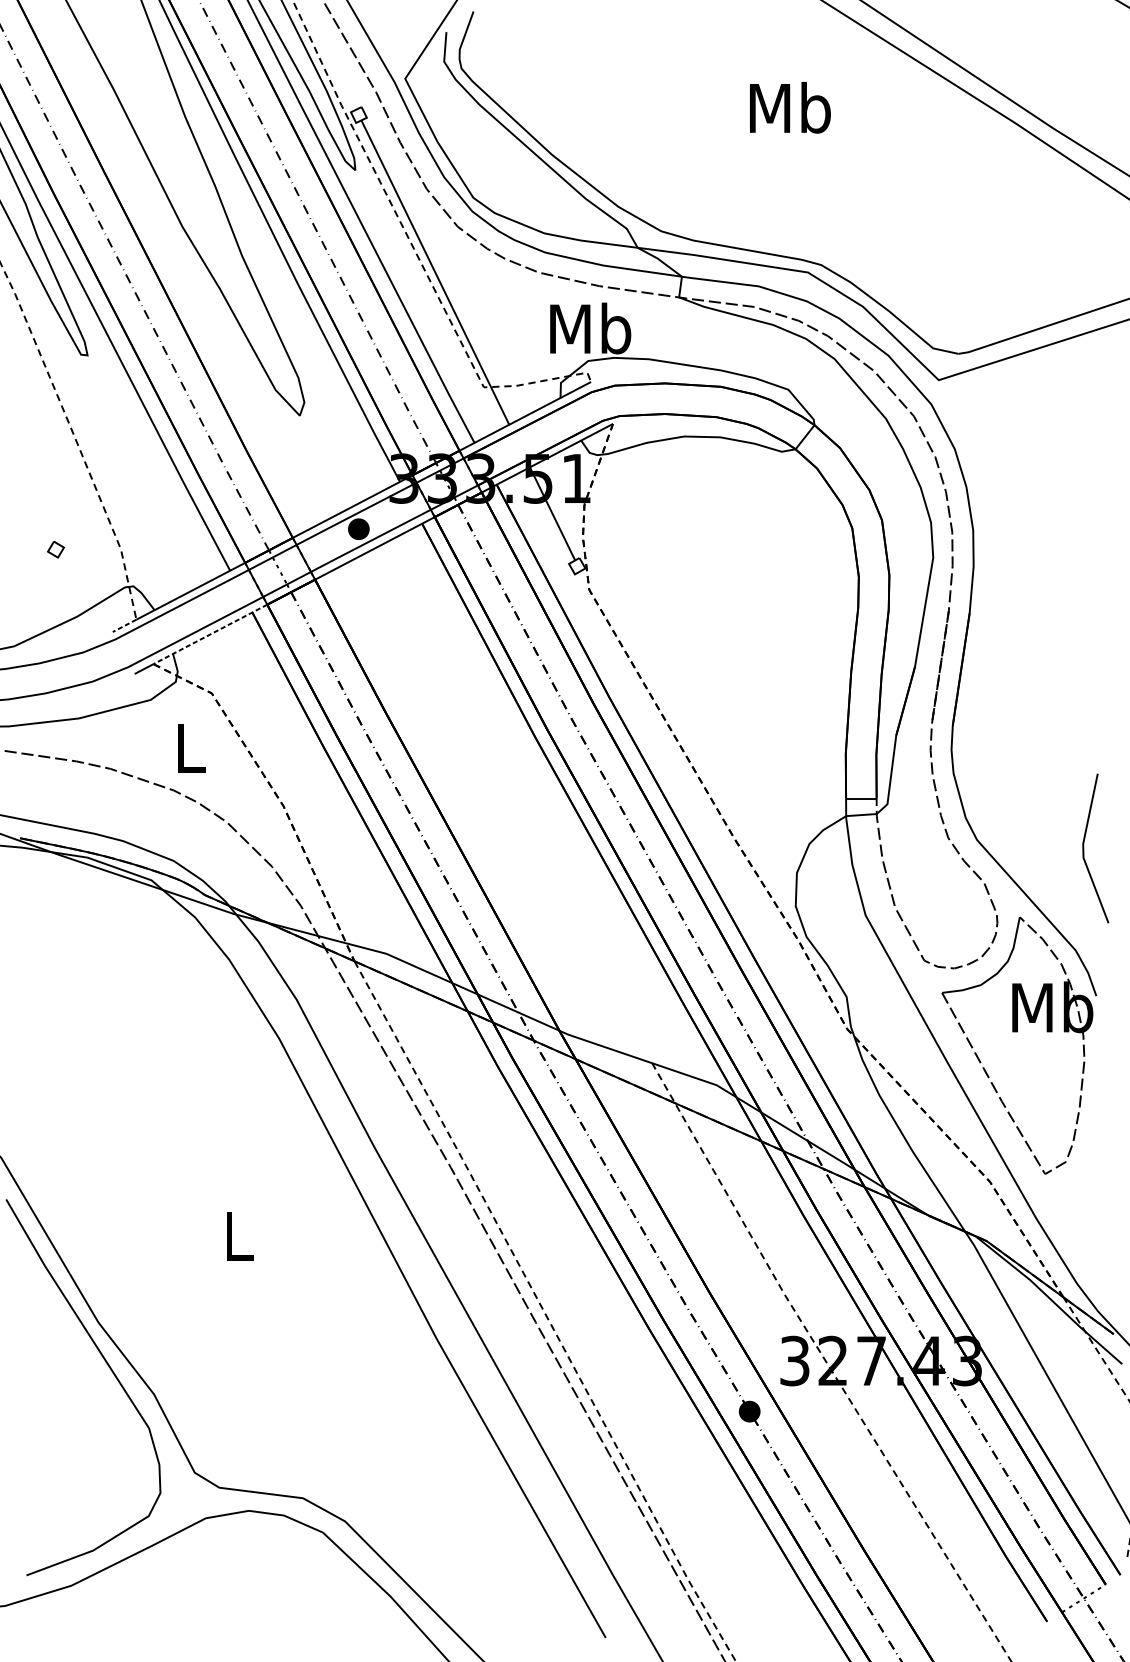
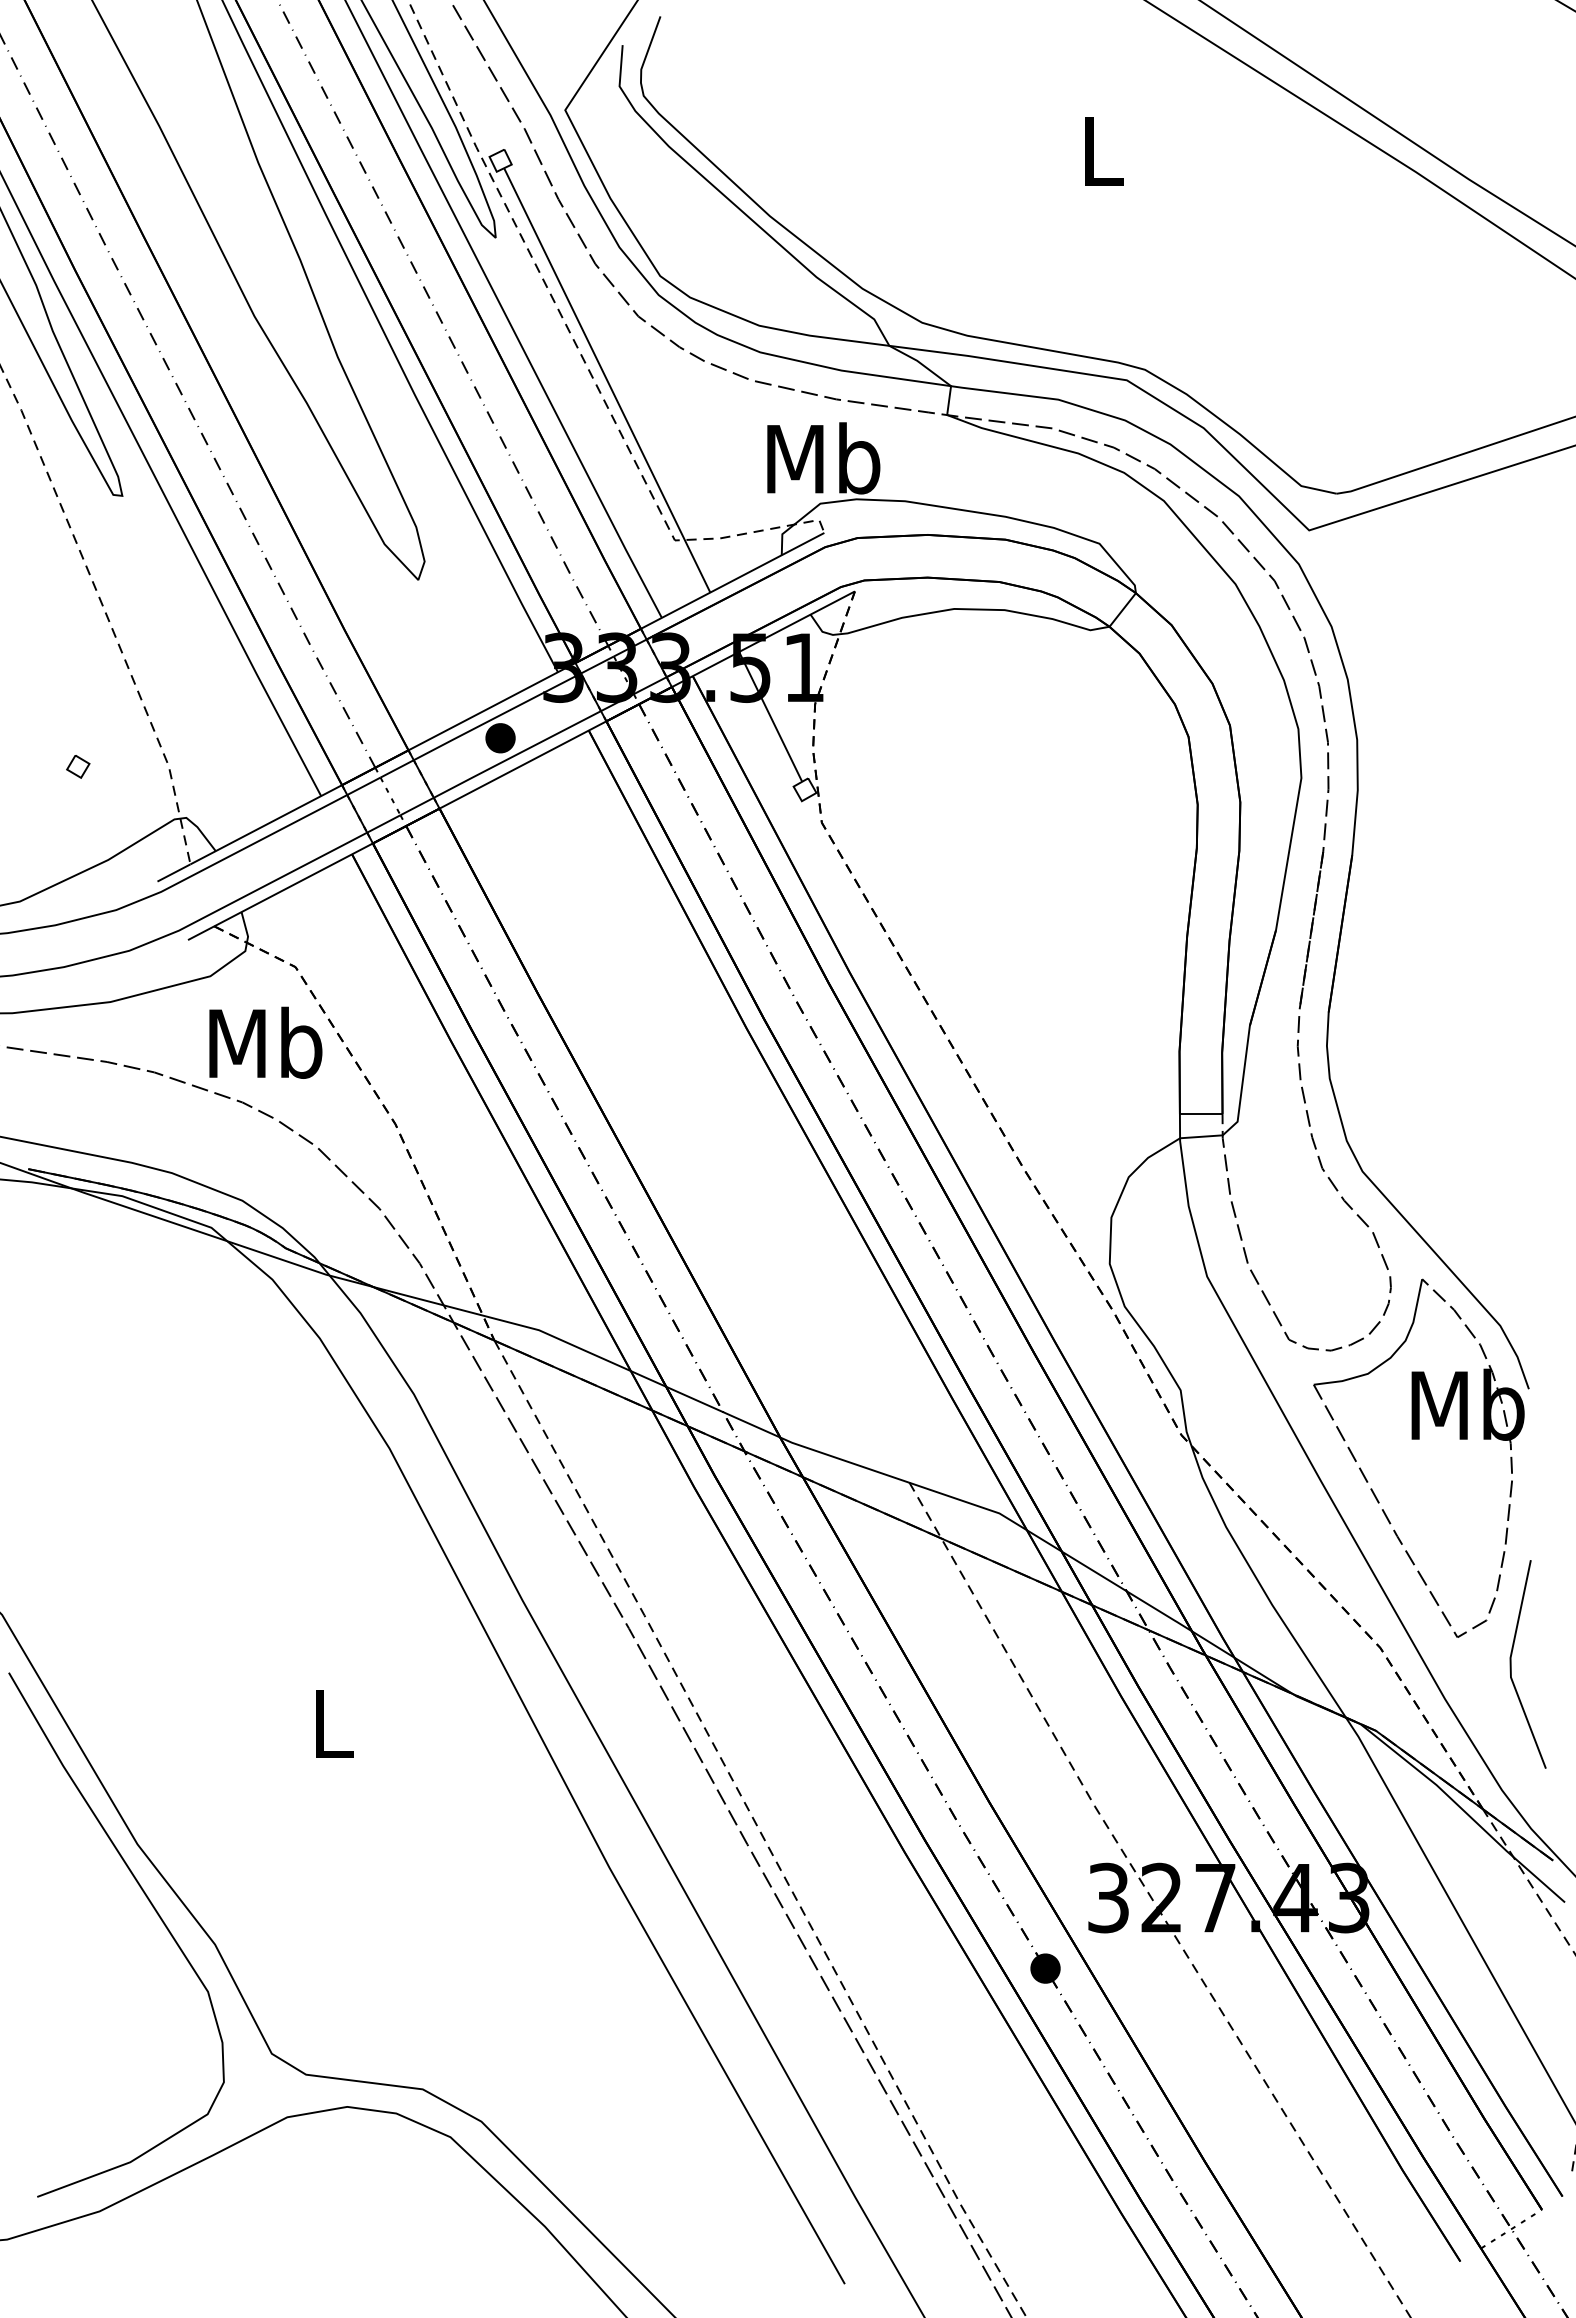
text: (789, 107) -> (1101, 150), Mb -> L
line: (124, 625) -> (173, 872), dashed -> solid
line: (210, 634) -> (293, 884), dashed -> solid
text: (190, 747) -> (265, 1042), L -> Mb
line: (1083, 848) -> (1511, 1664), moved

